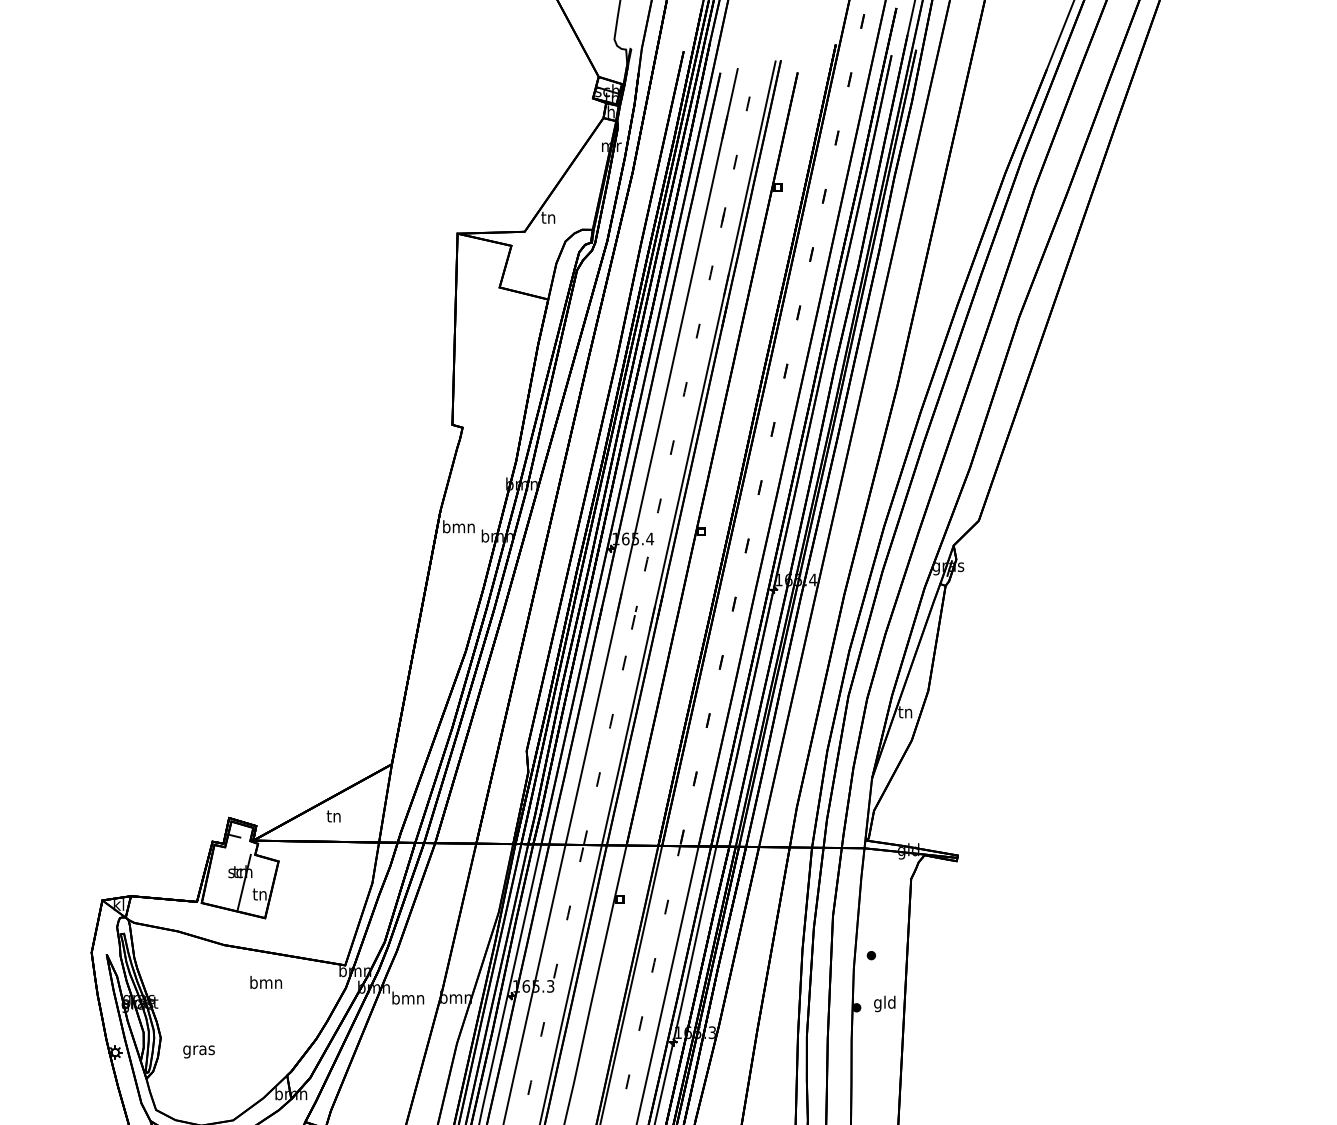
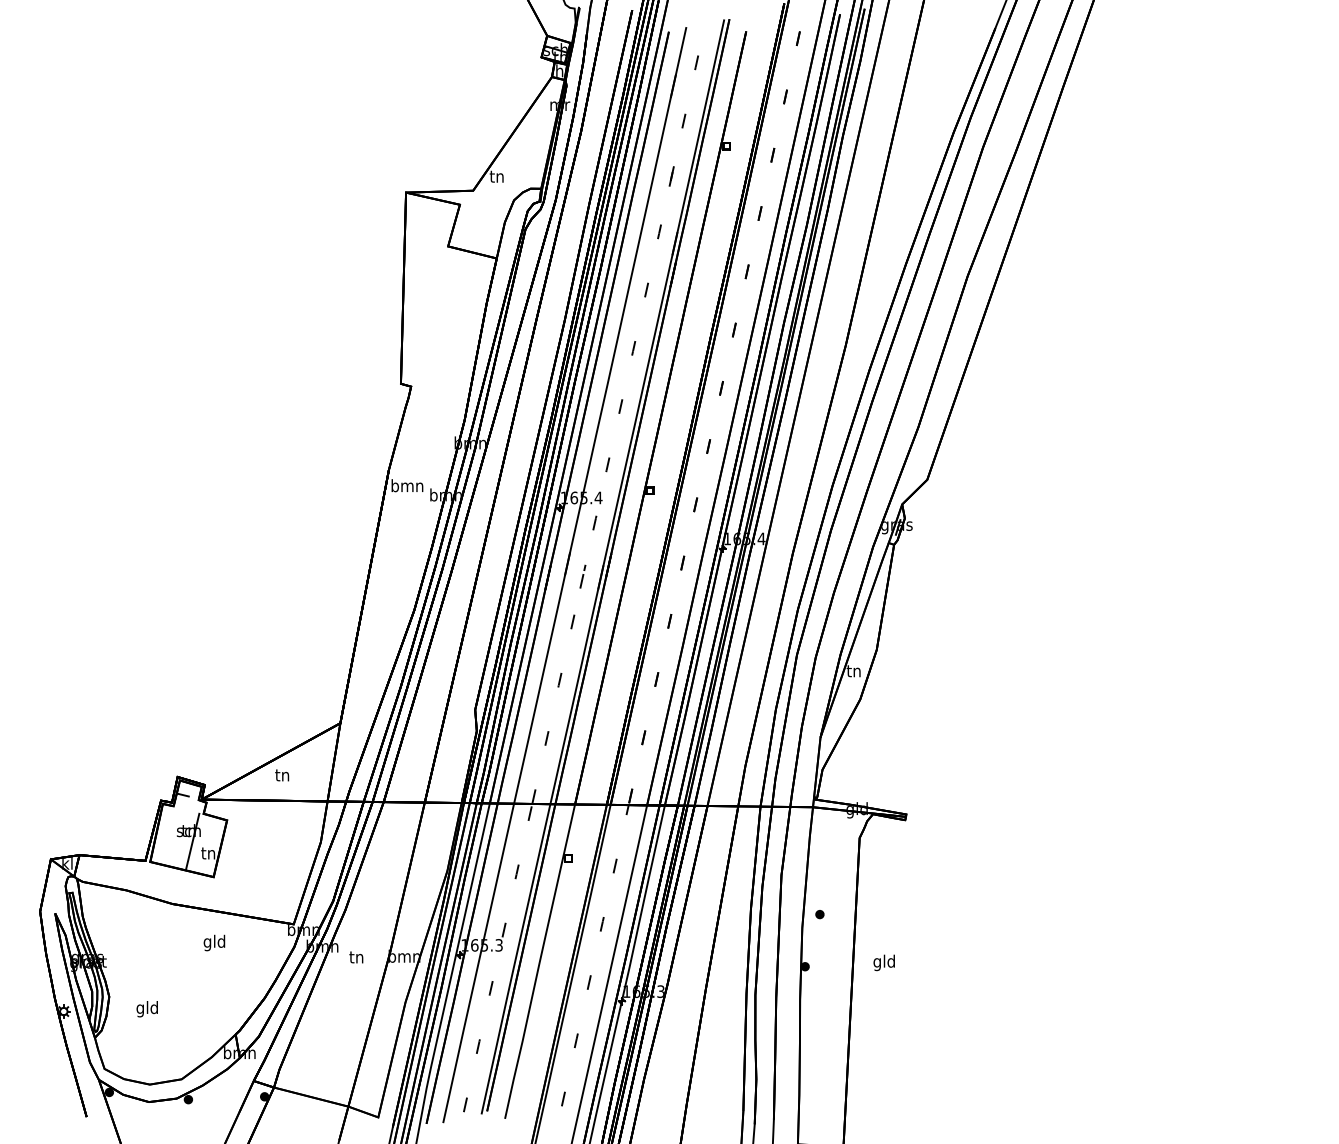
text: (266, 983) -> (214, 942), bmn -> gld
text: (408, 997) -> (356, 956), bmn -> tn
text: (884, 1003) -> (883, 962), moved
text: (199, 1050) -> (147, 1009), gras -> gld

